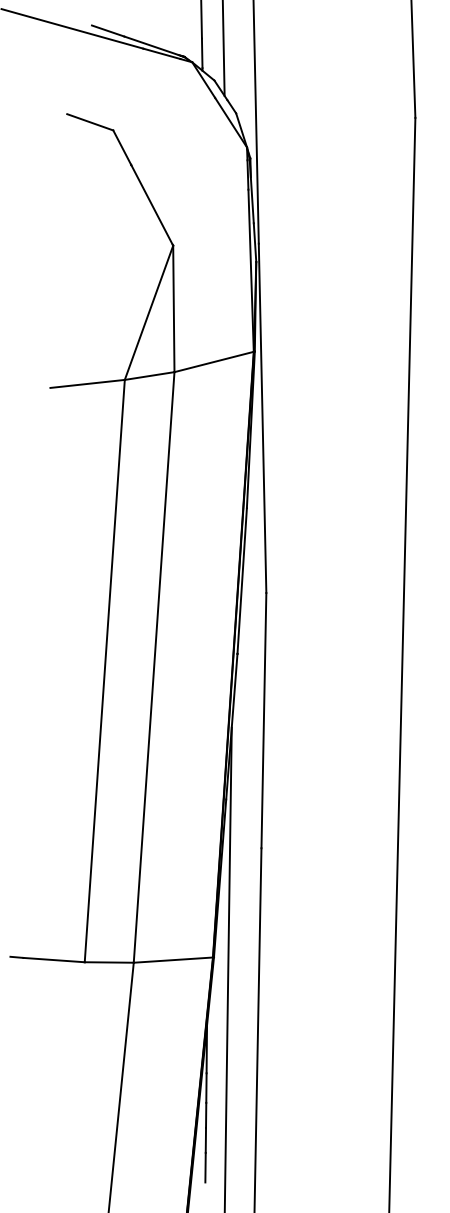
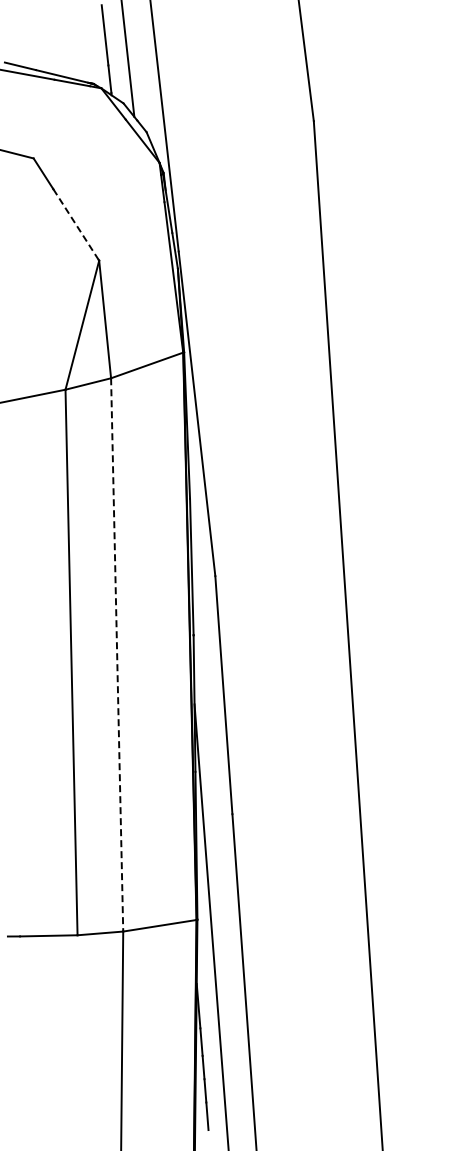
line: (151, 204) -> (75, 224), solid -> dashed
line: (154, 667) -> (117, 654), solid -> dashed

